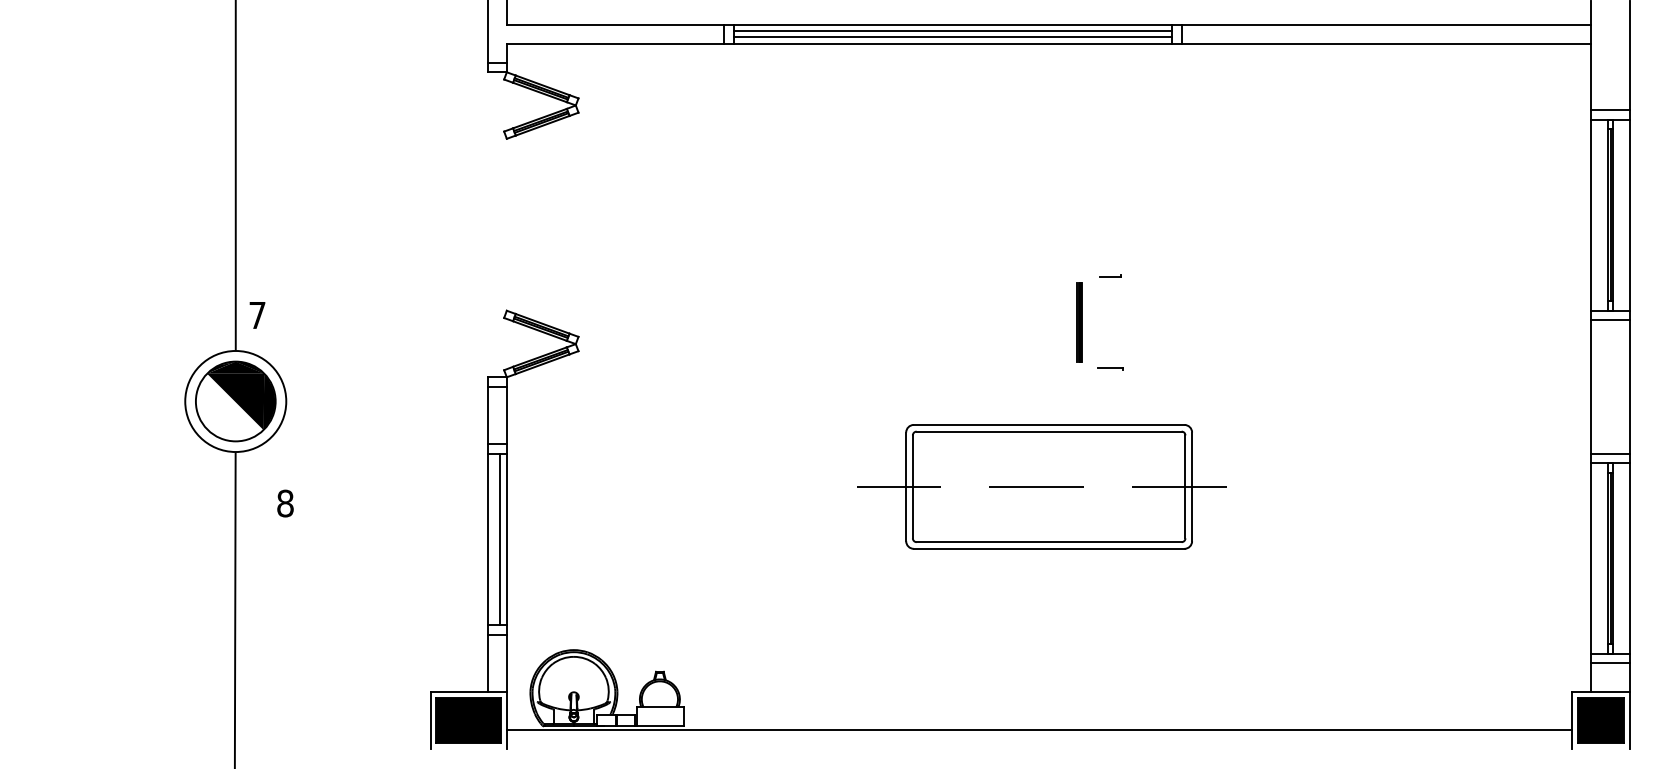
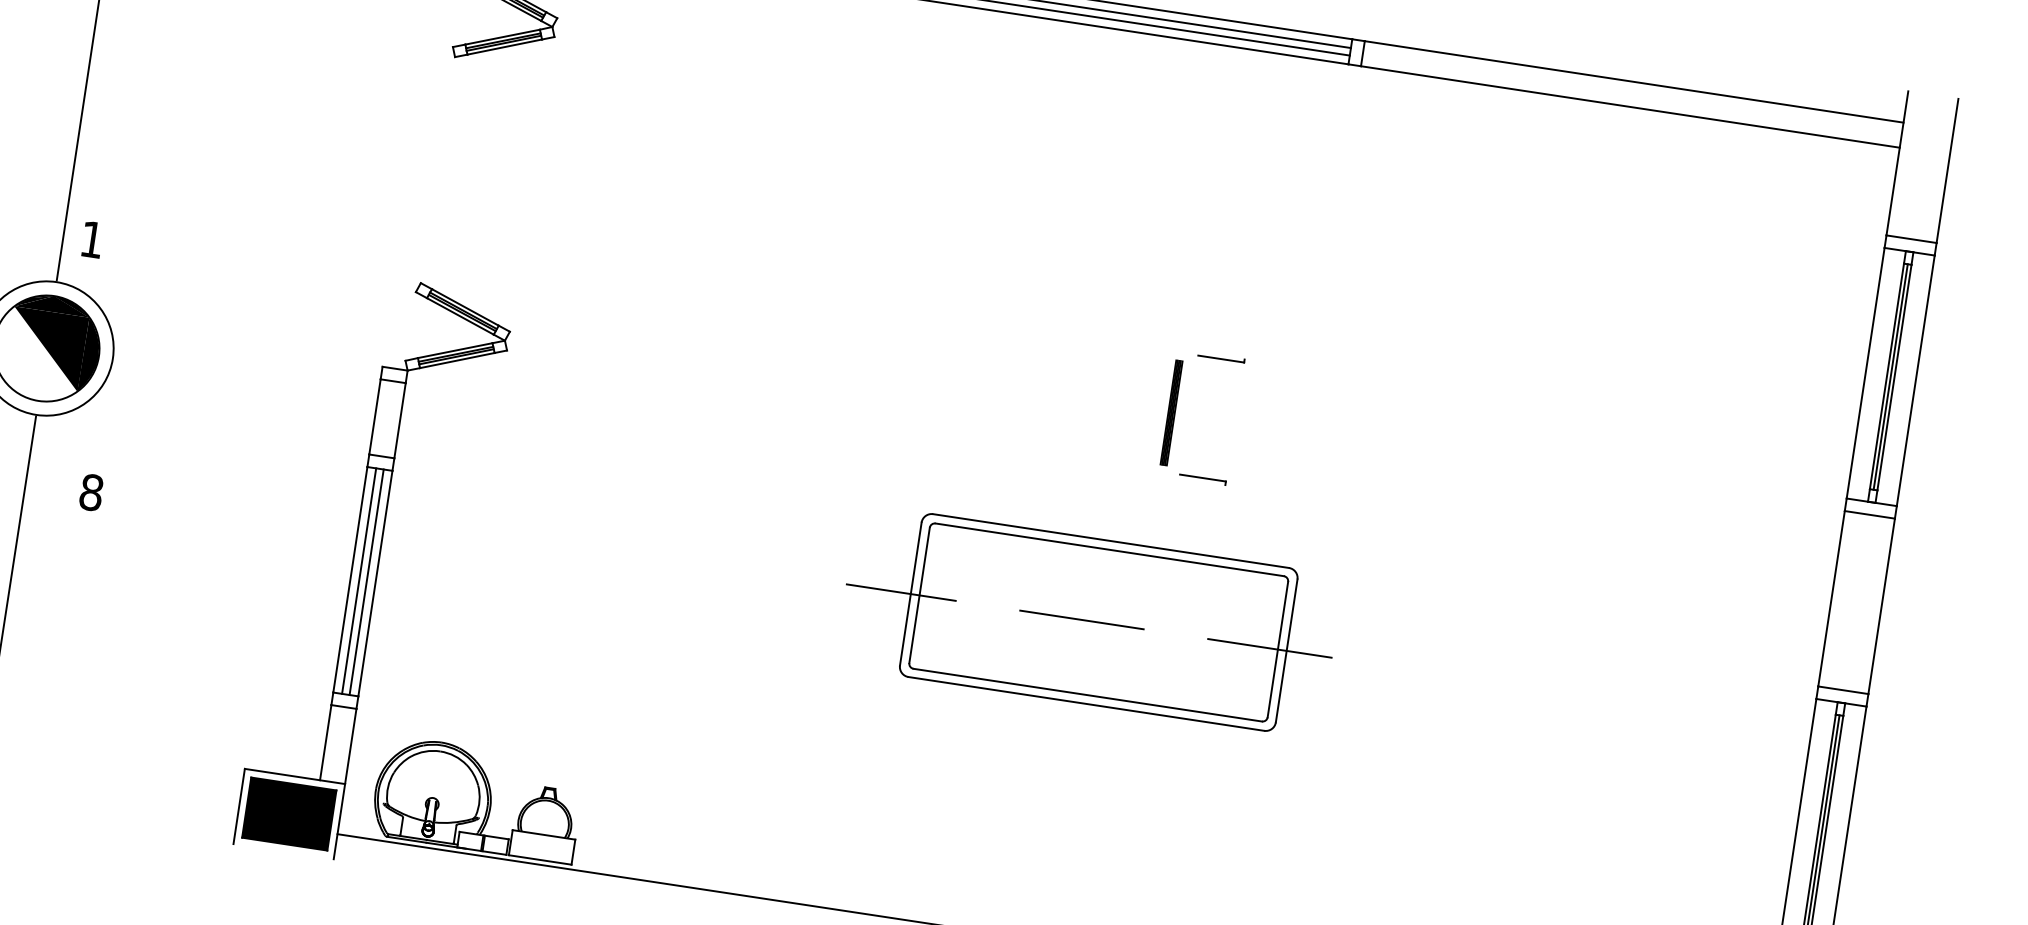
part: (1110, 275) -> (1221, 356), size x1.67
text: (257, 315) -> (92, 239), 7 -> 1
part: (1110, 368) -> (1202, 479), size x1.43
line: (494, 539) -> (359, 581), added

